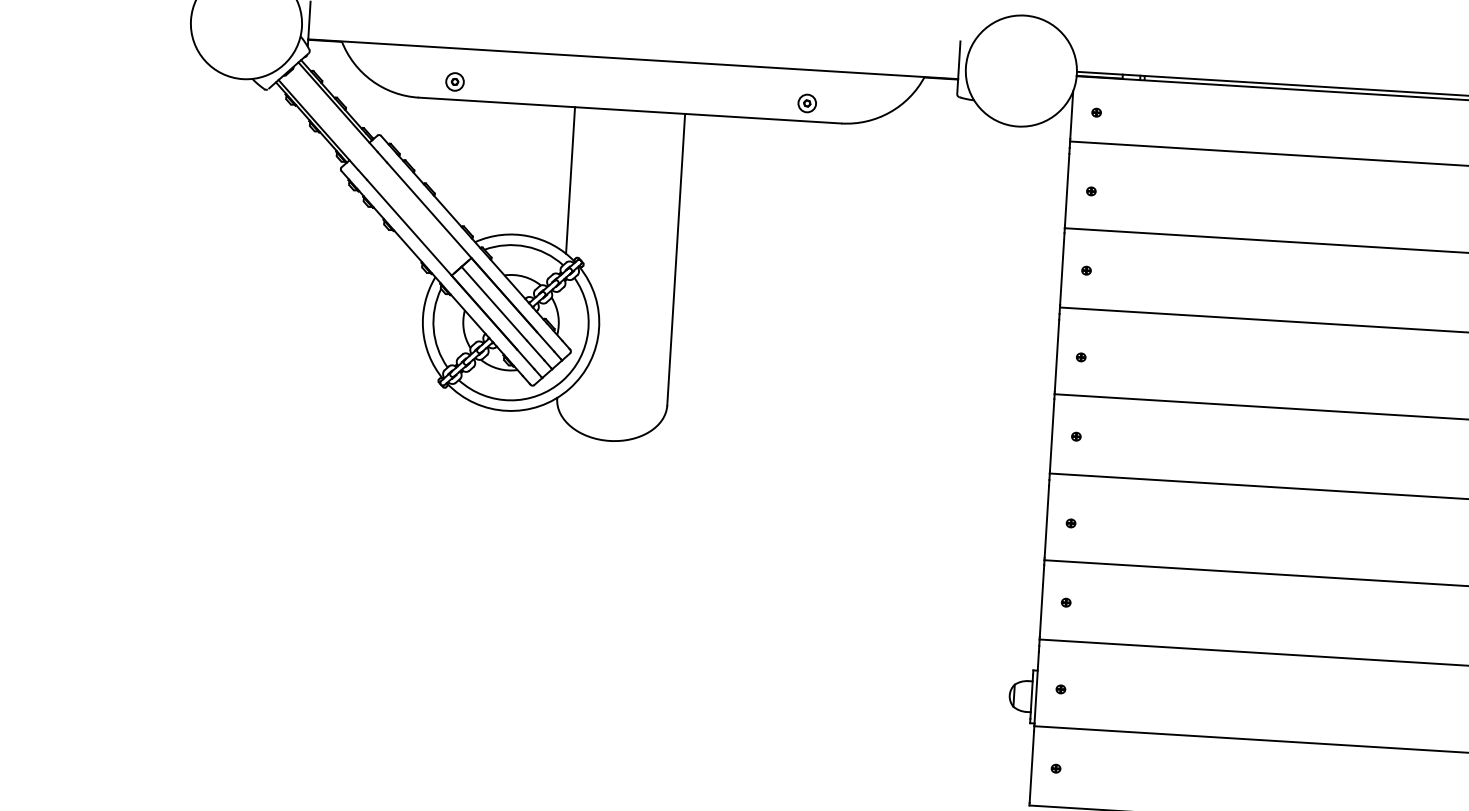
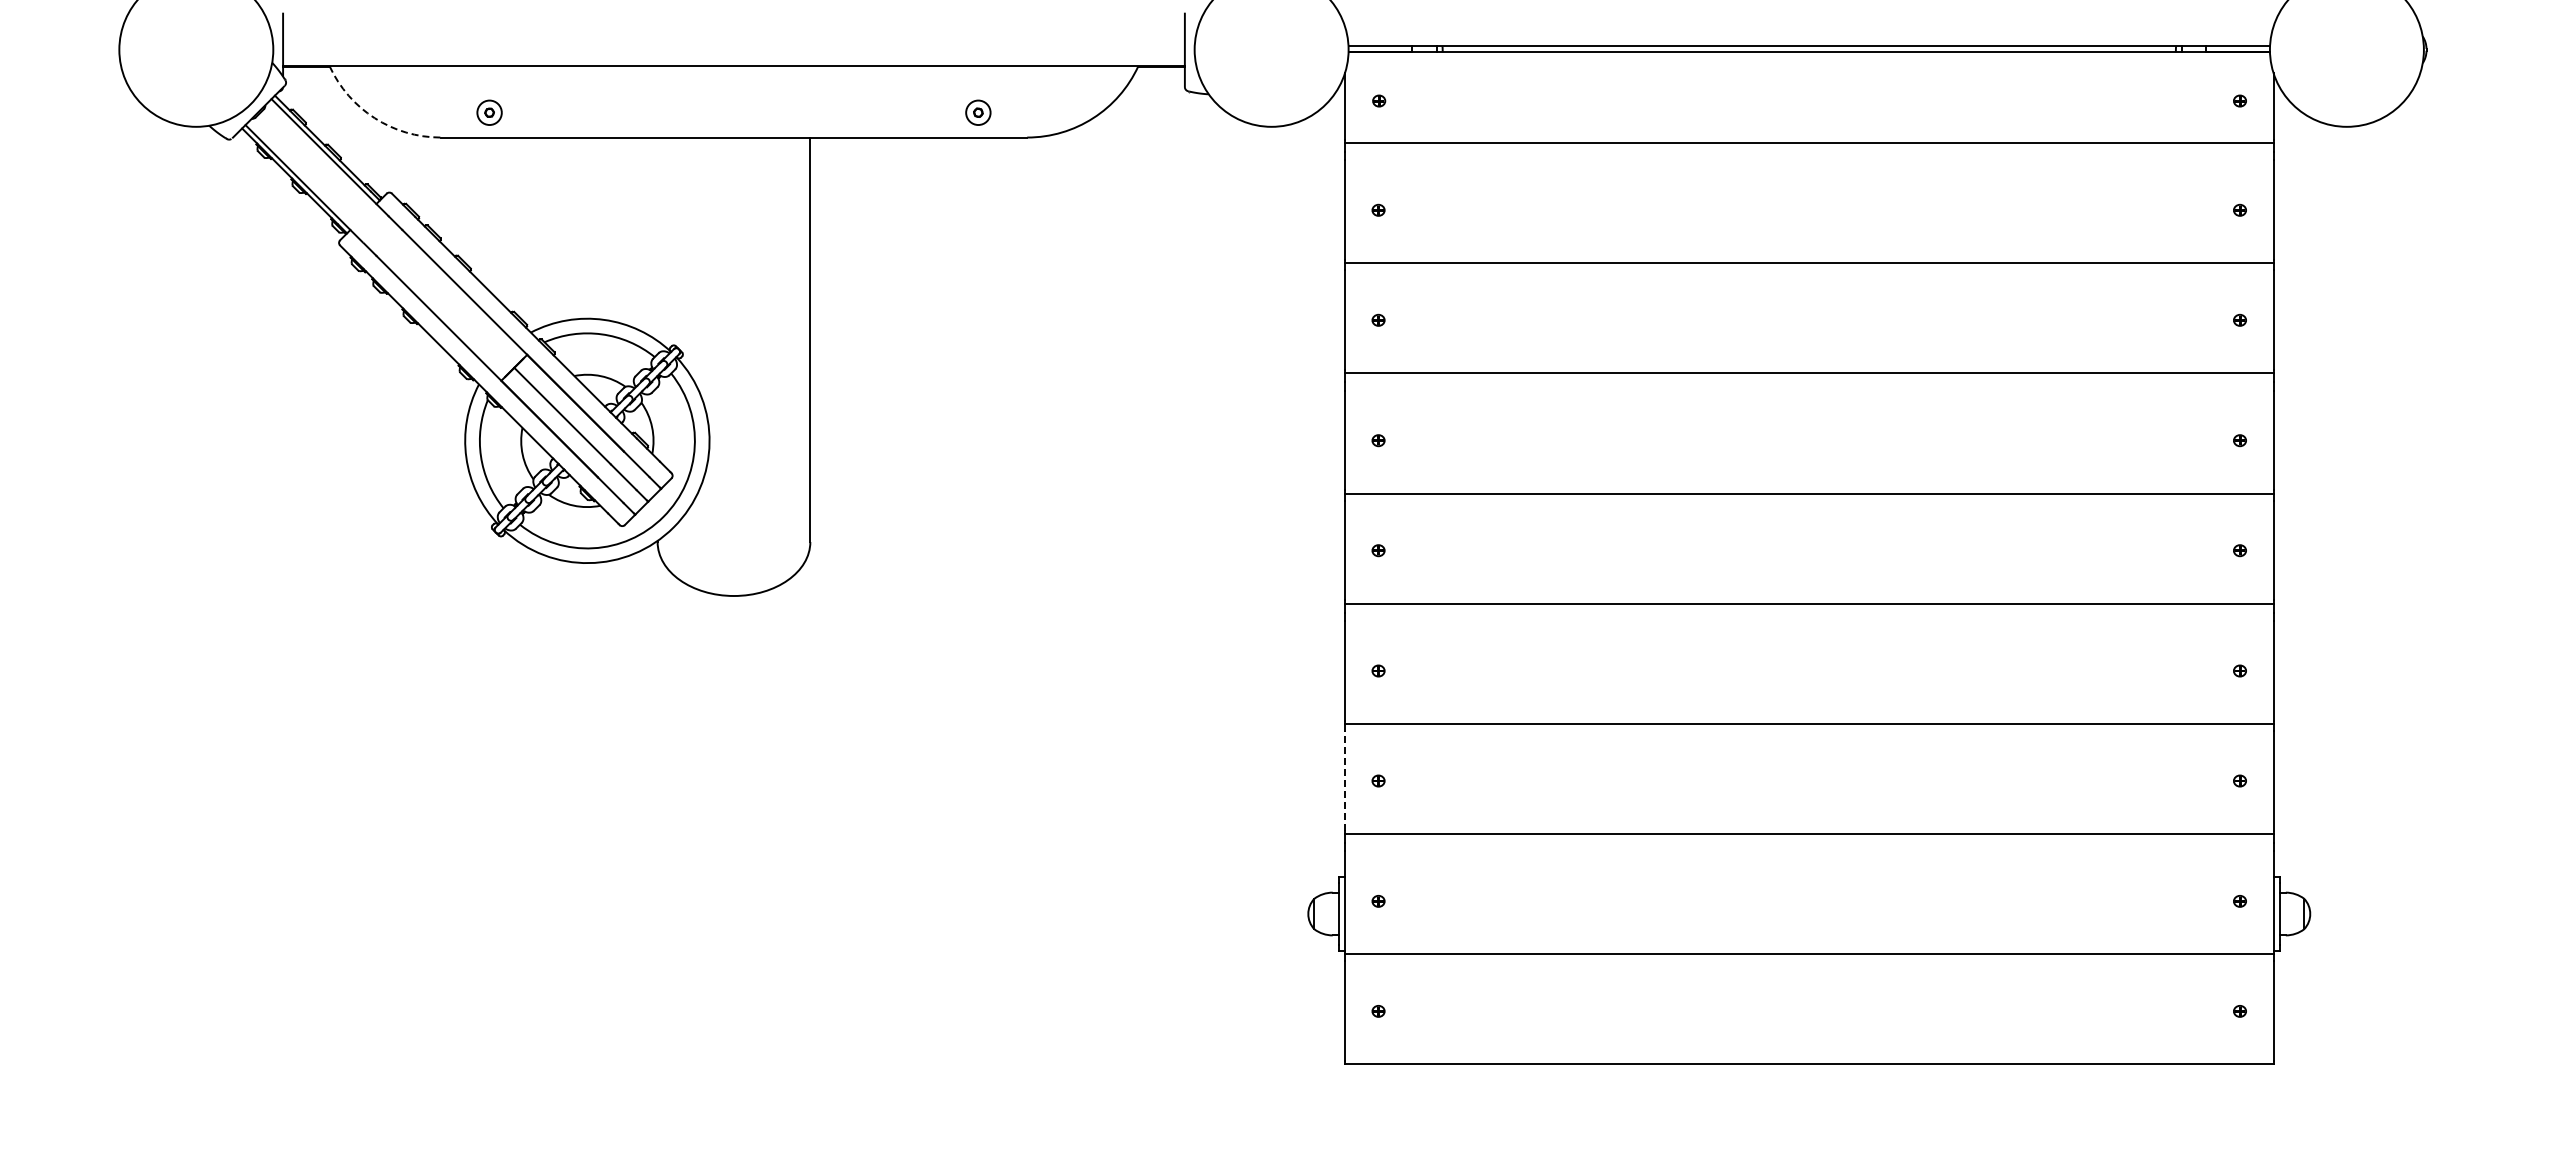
arc: (371, 81) -> (374, 118), solid -> dashed
line: (570, 179) -> (657, 238), removed
line: (1041, 600) -> (1344, 780), solid -> dashed

